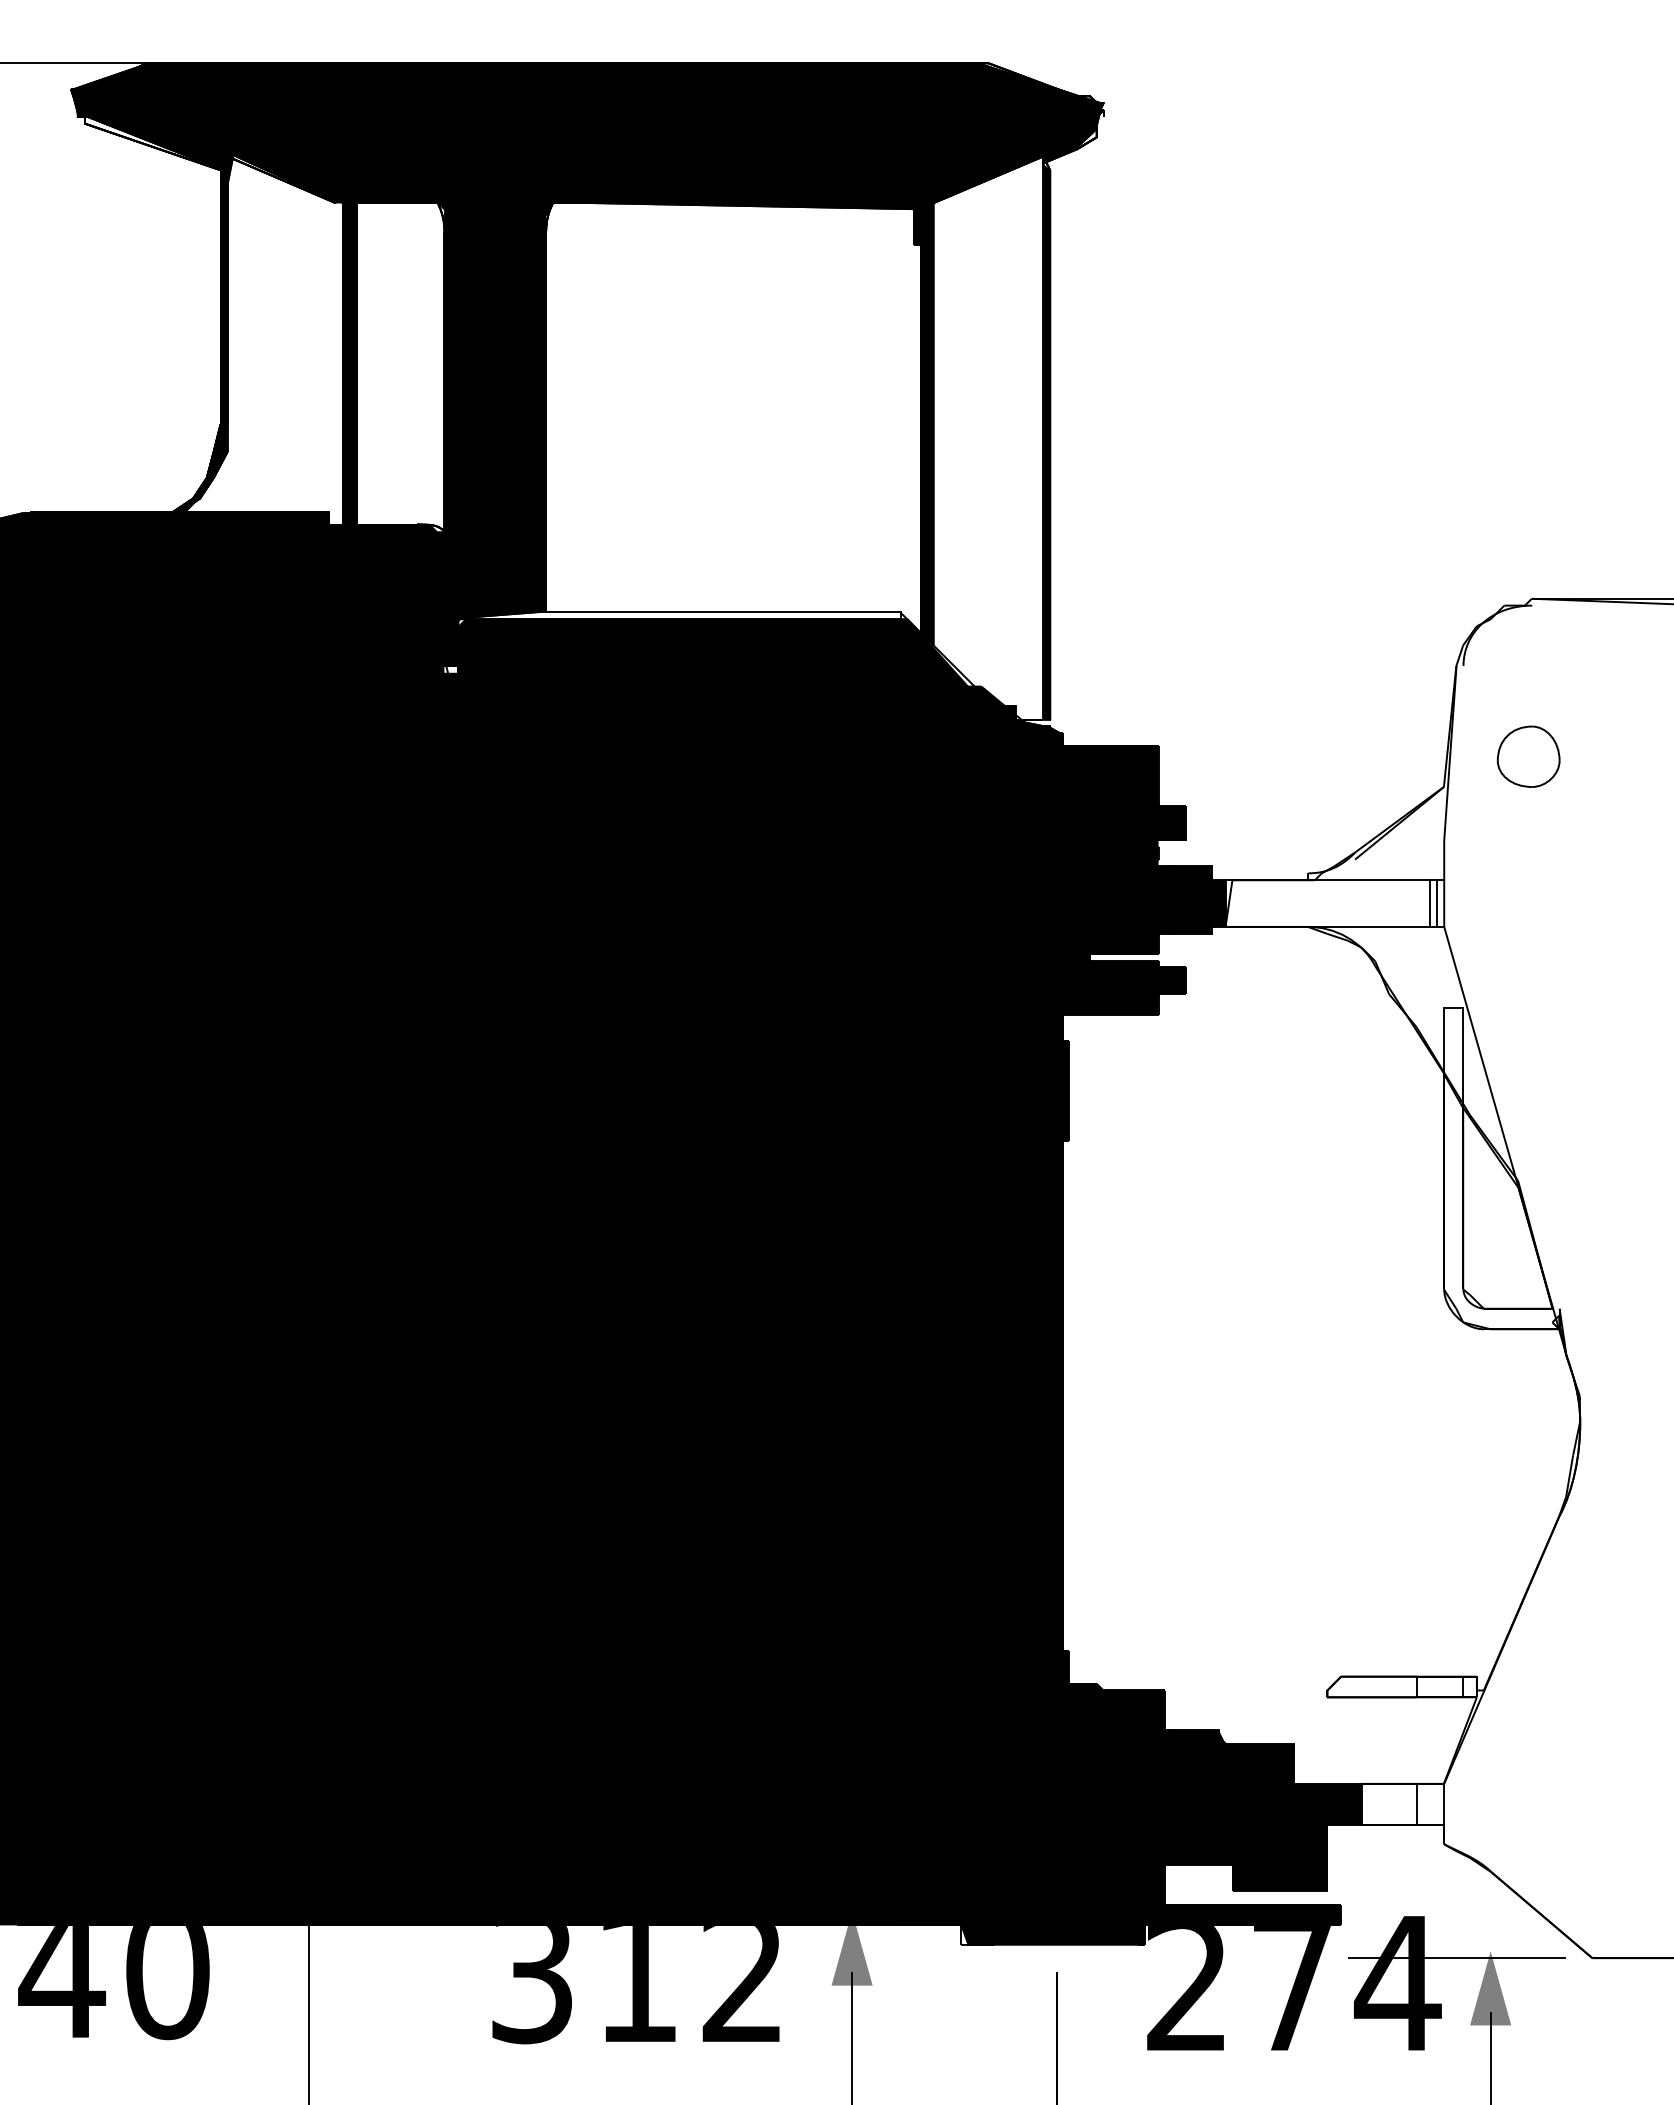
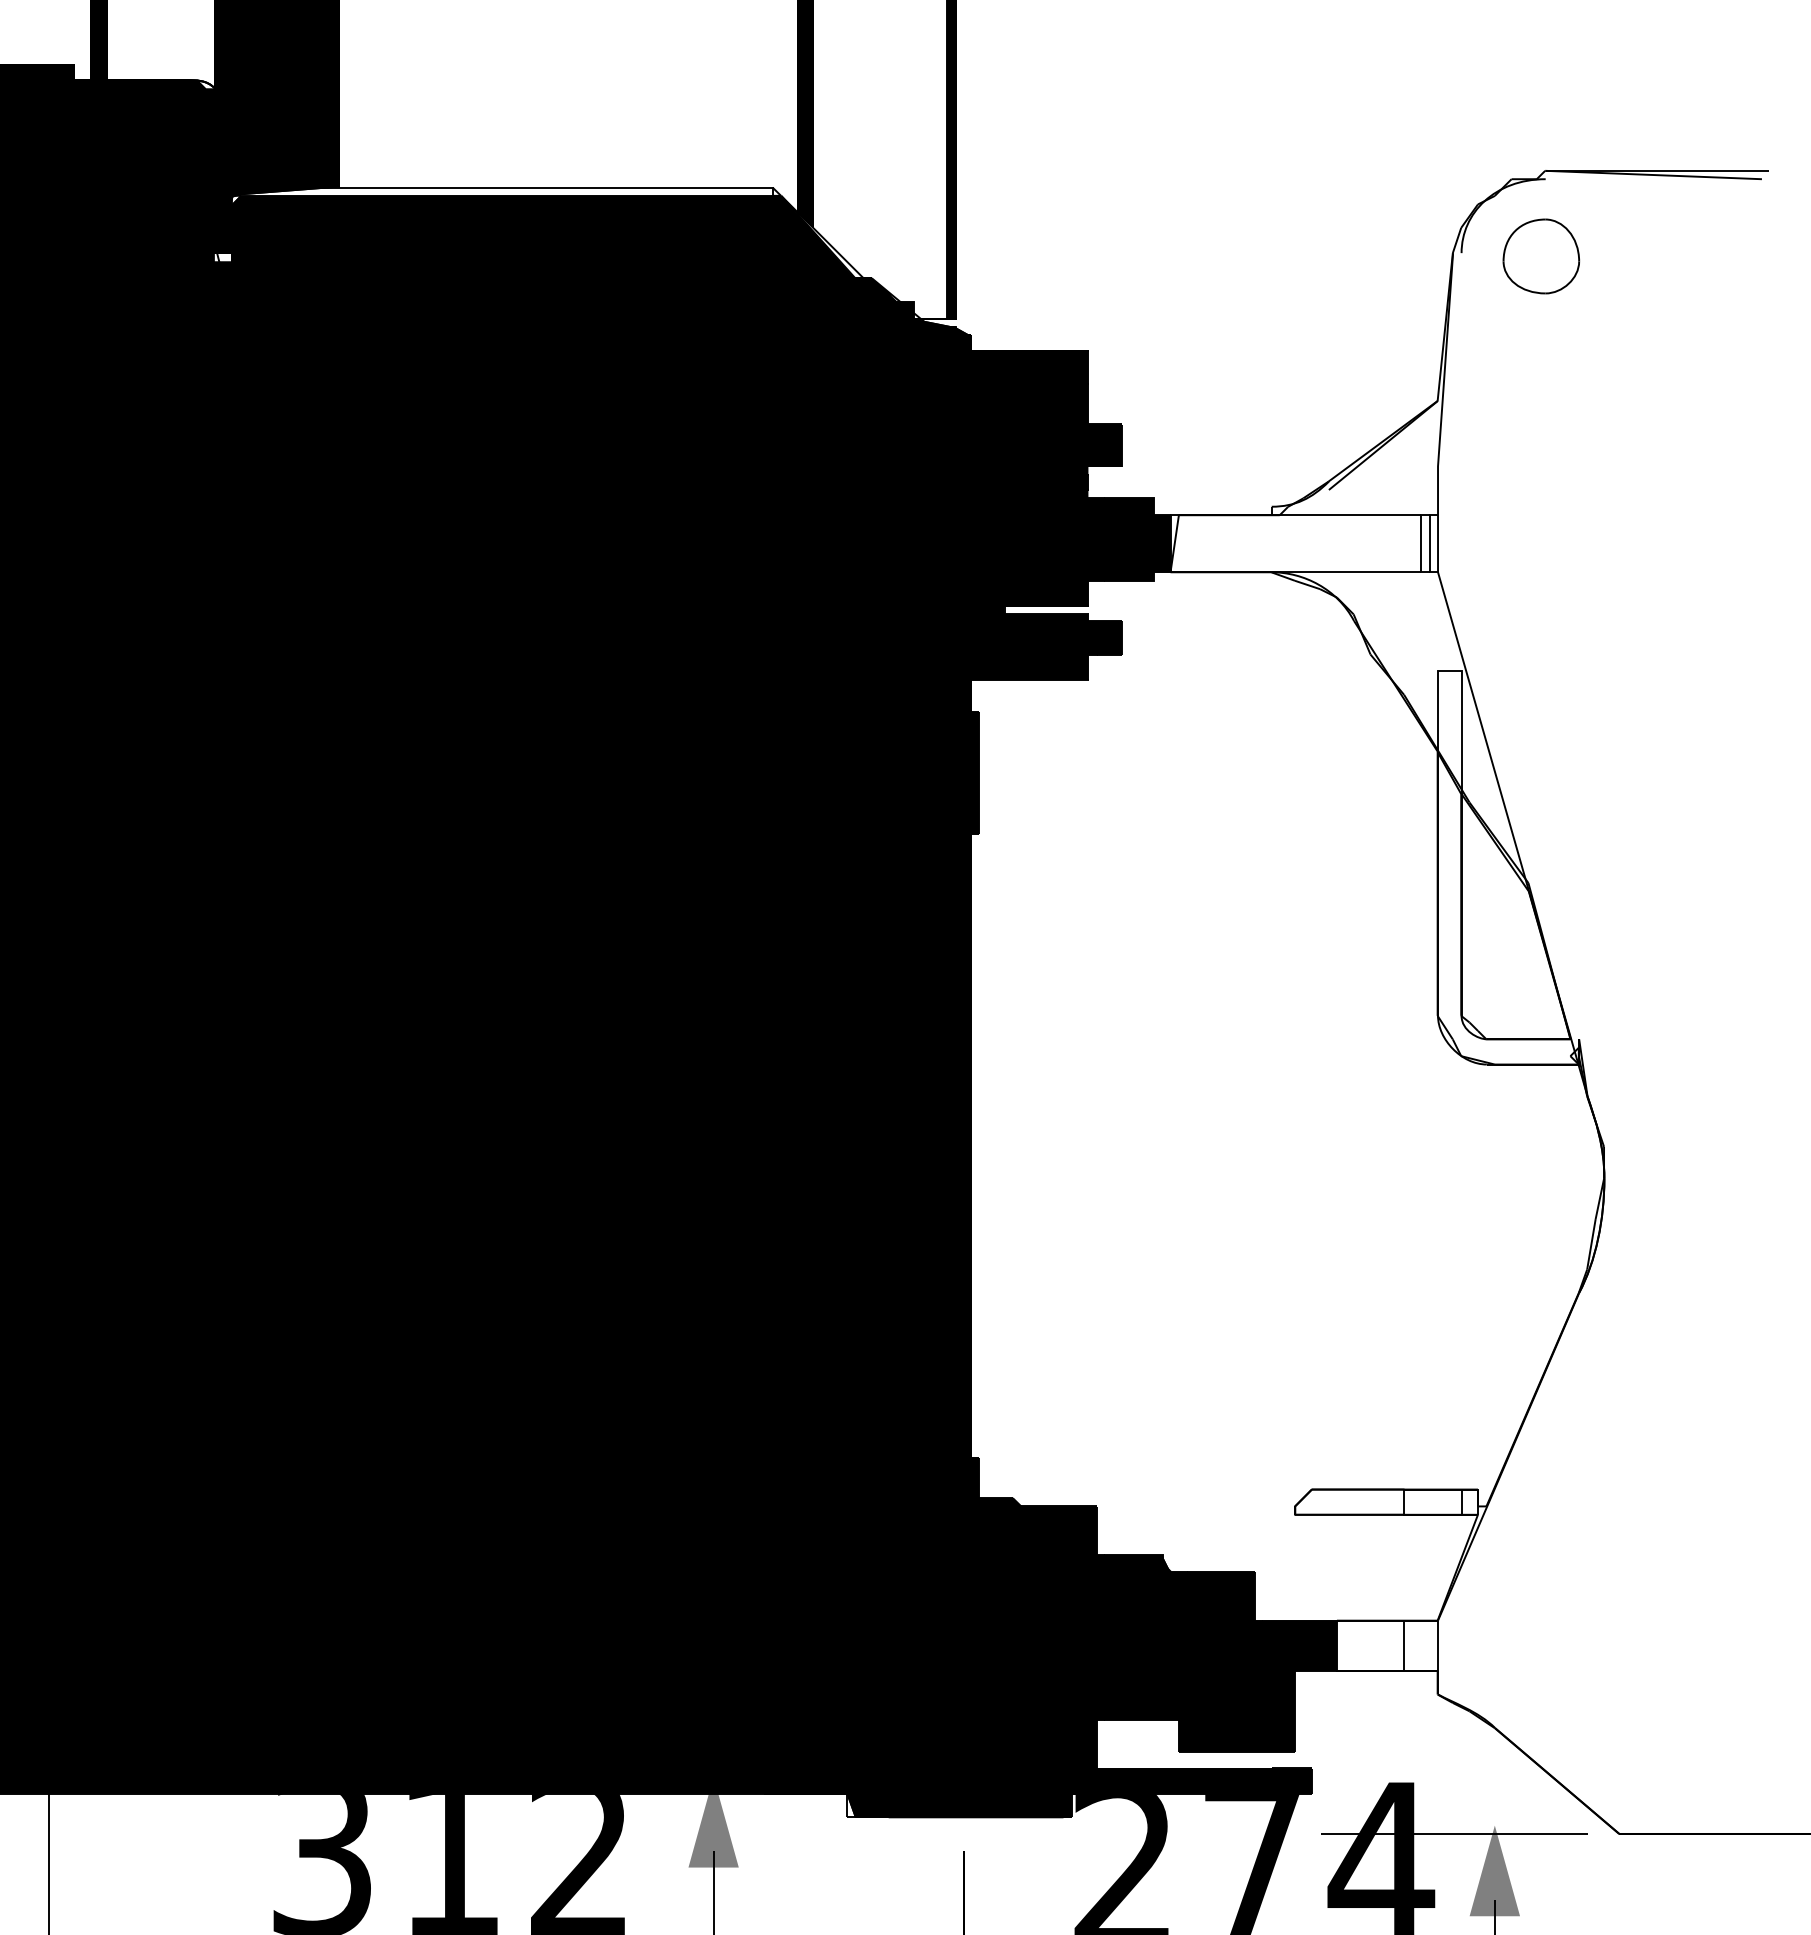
part: (1528, 756) -> (1541, 256), moved

